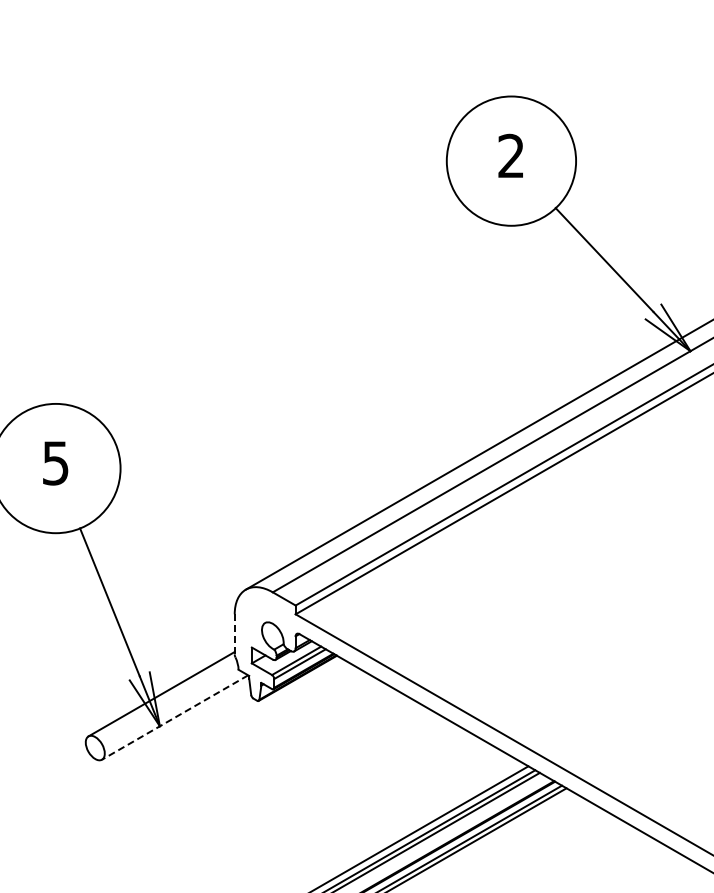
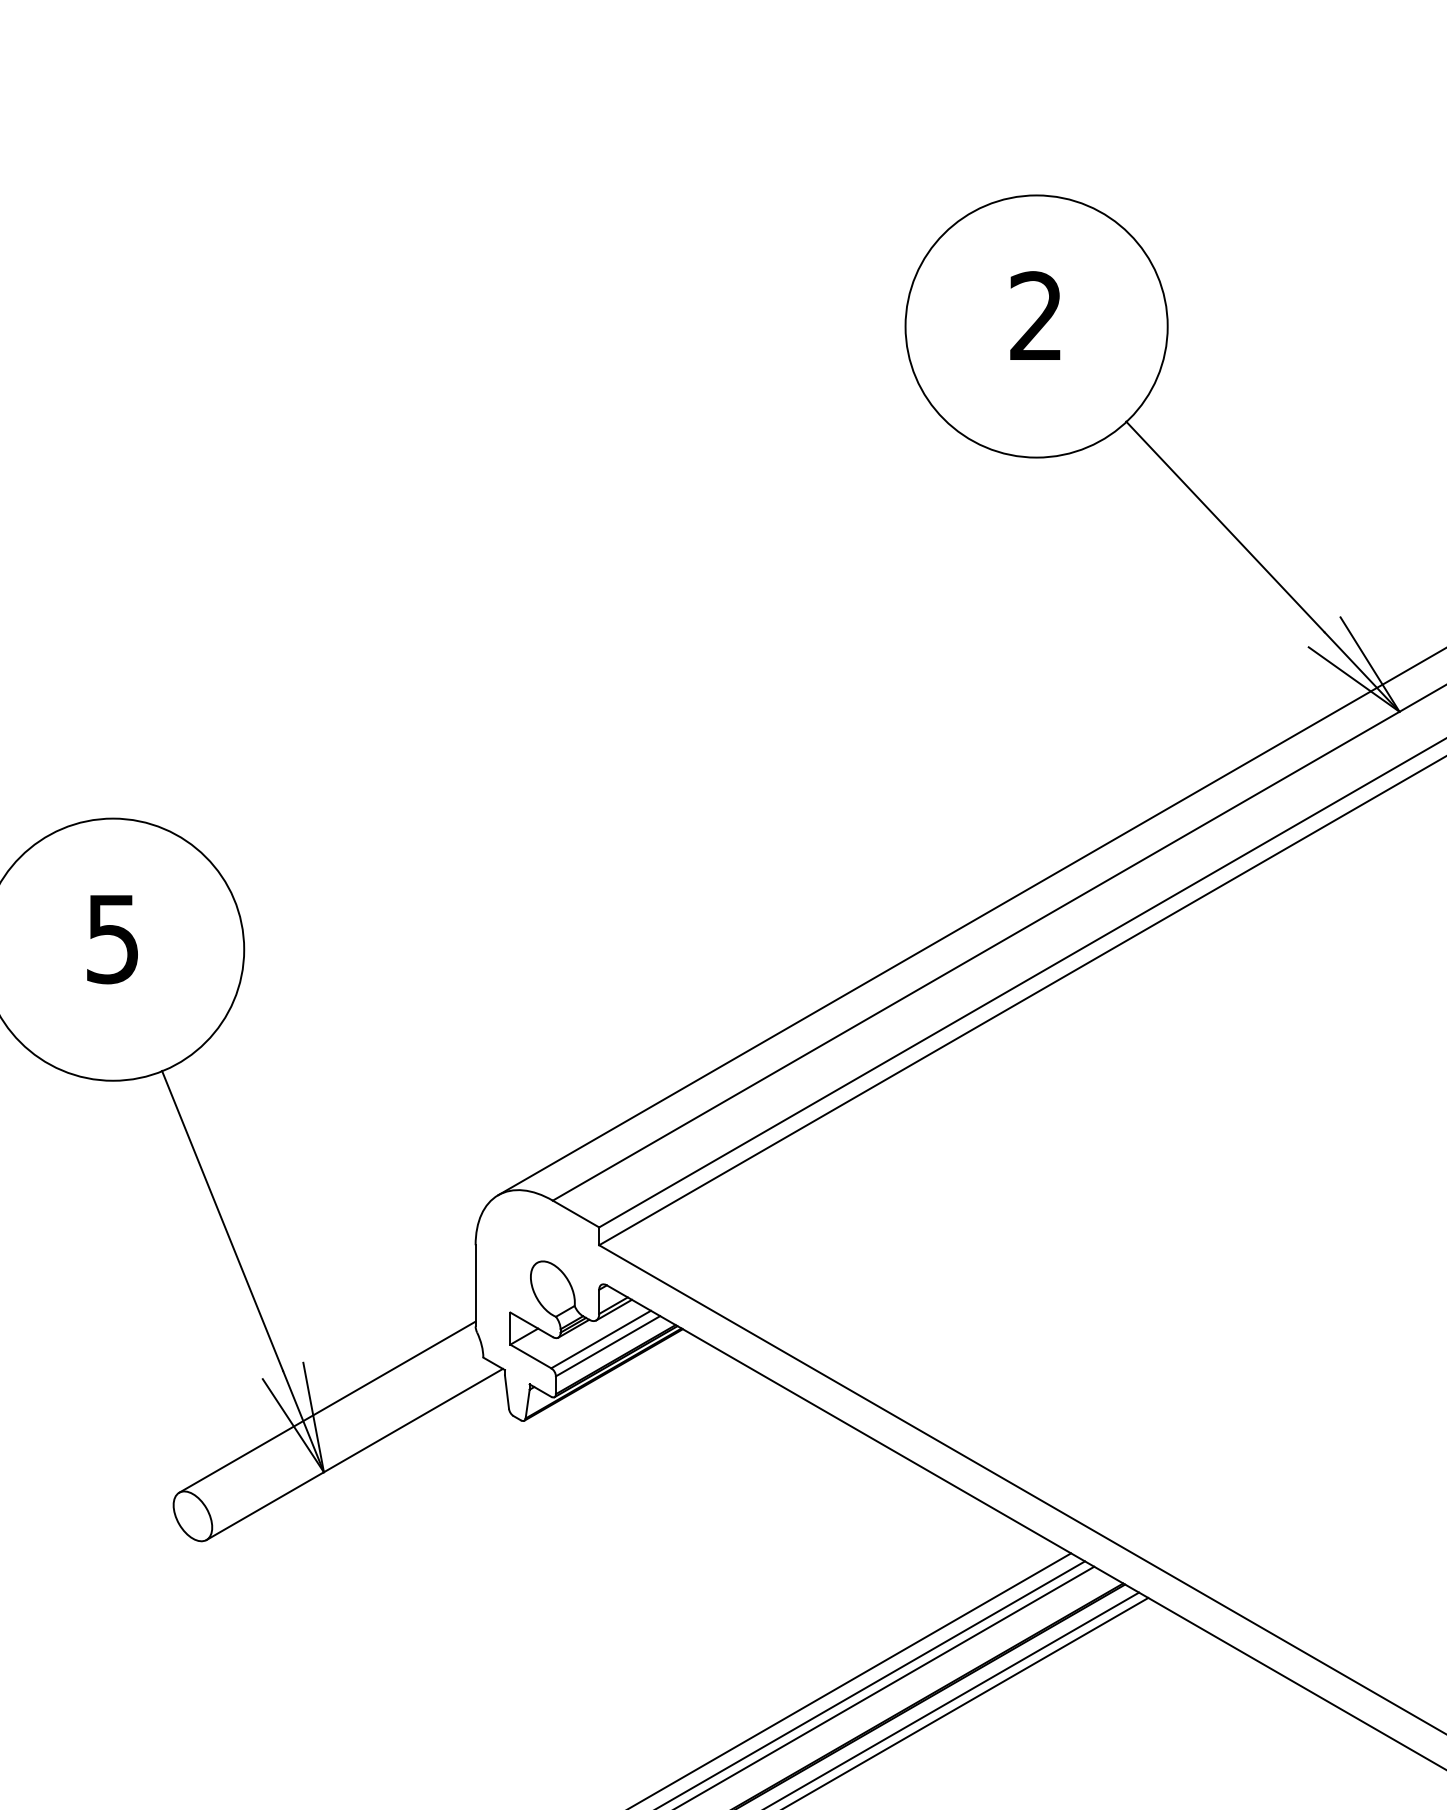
line: (234, 634) -> (475, 1286), dashed -> solid
line: (174, 717) -> (353, 1454), dashed -> solid

